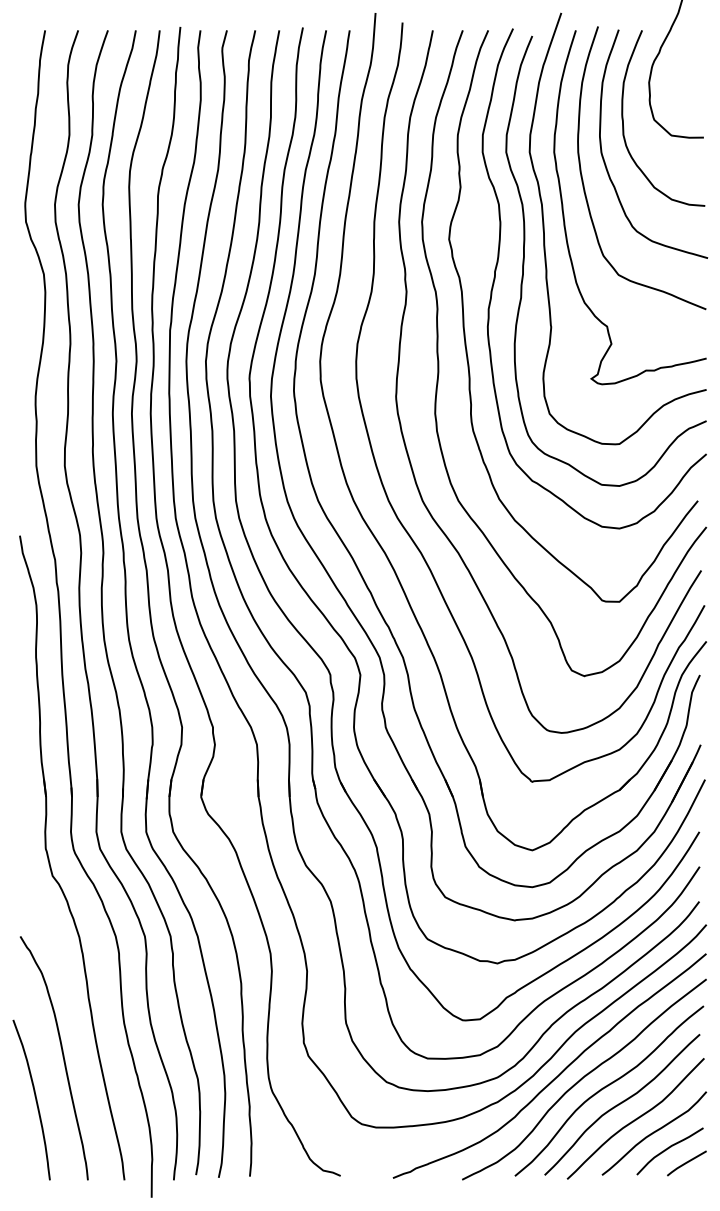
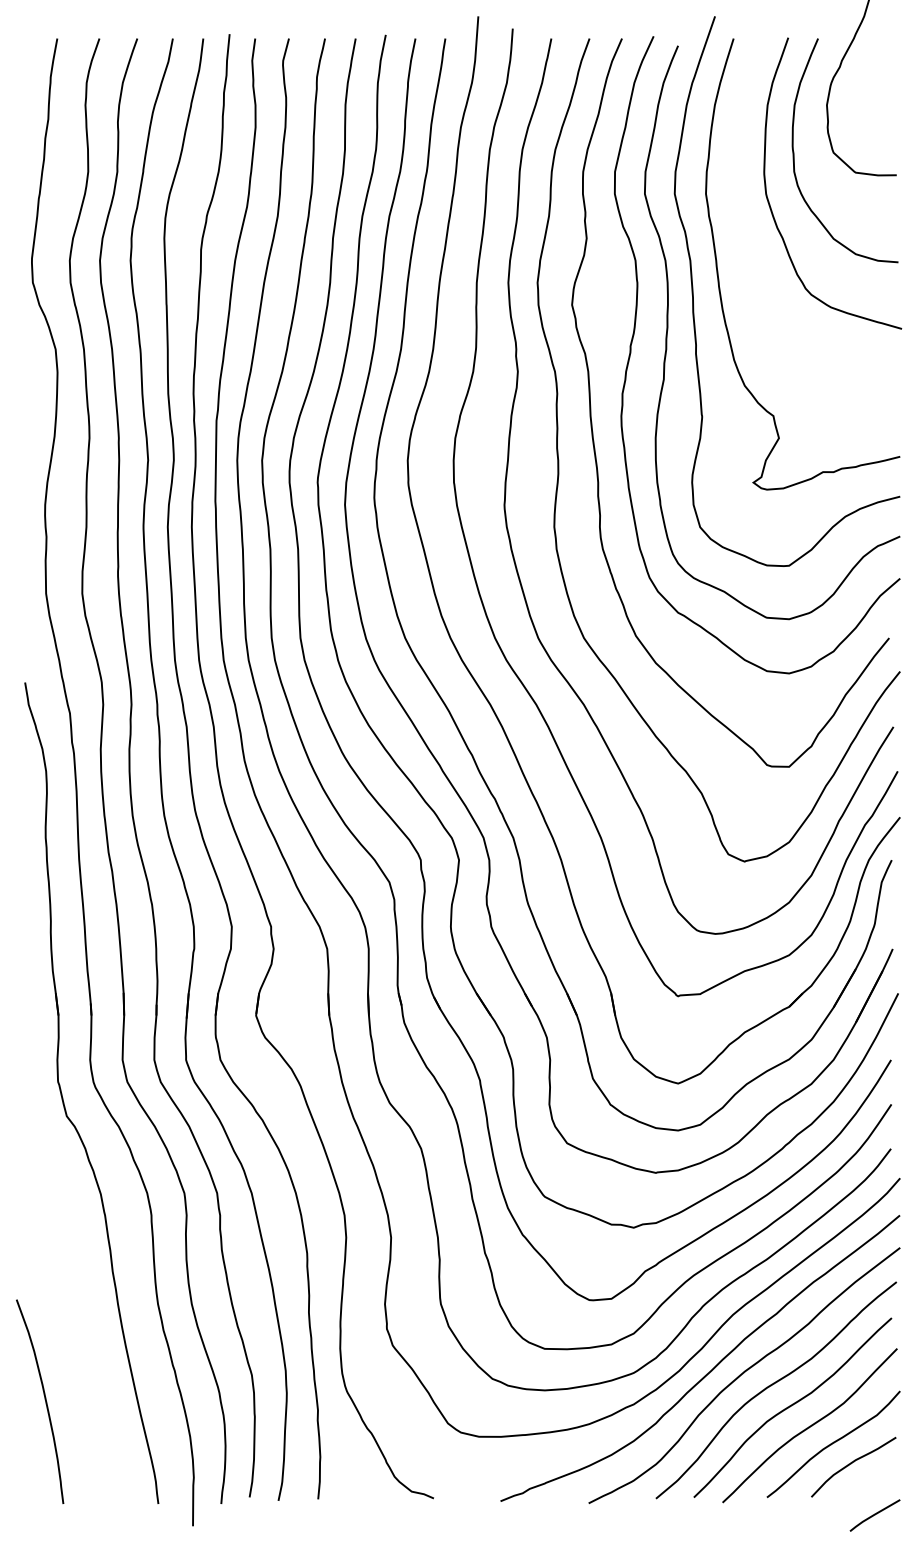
curve: (582, 177) -> (742, 226), removed
curve: (62, 1056) -> (79, 1346), removed
line: (686, 1163) -> (874, 1515), moved

